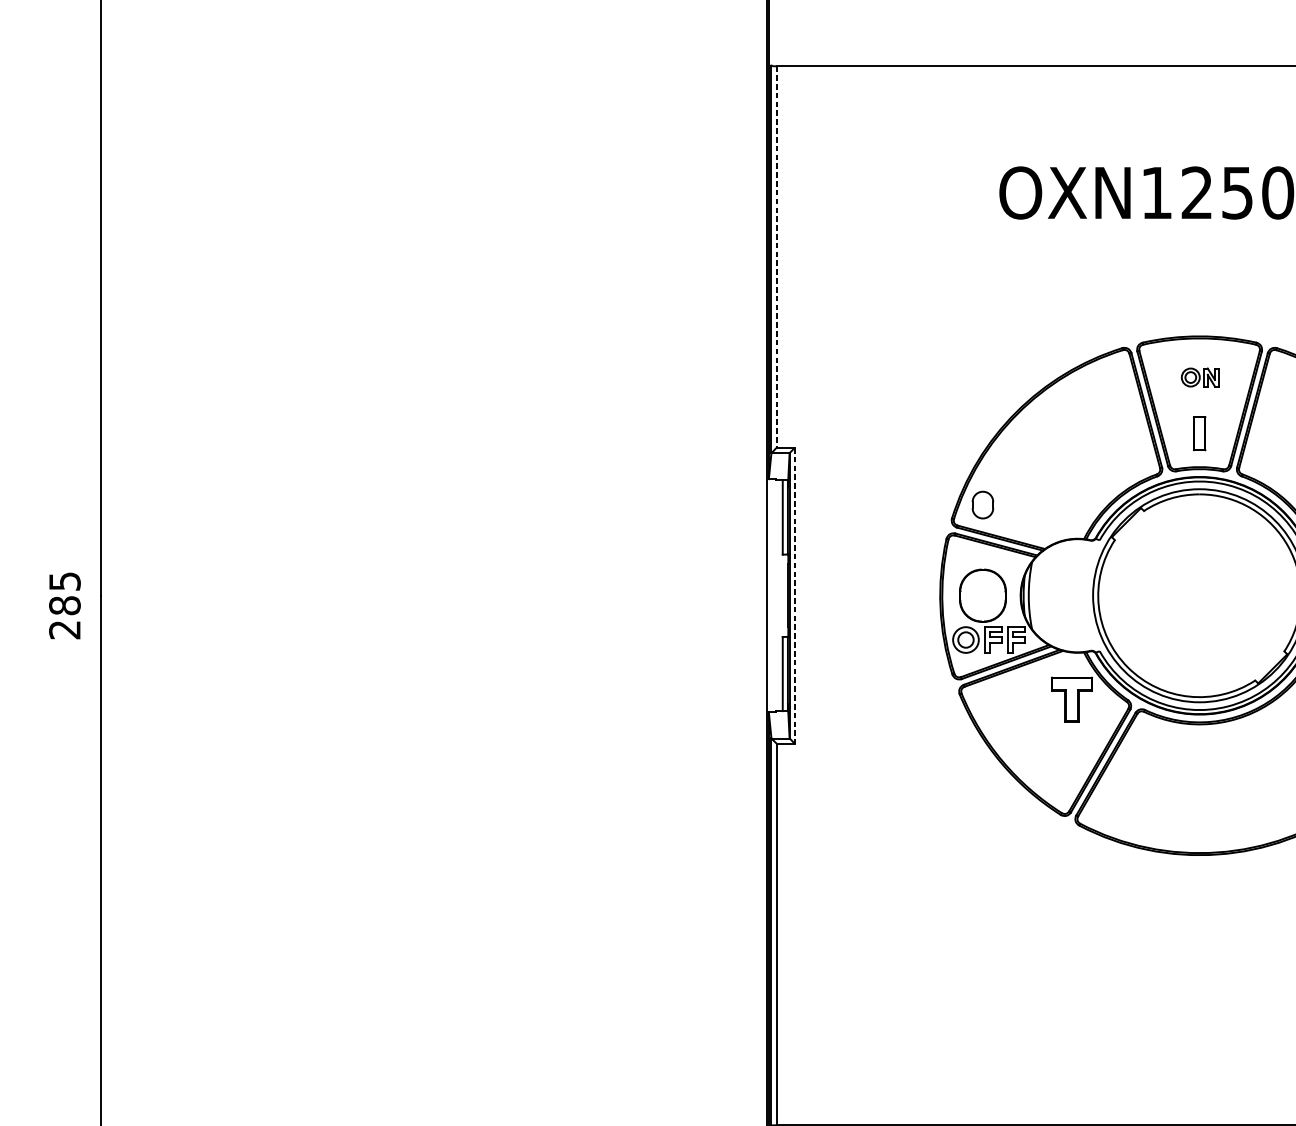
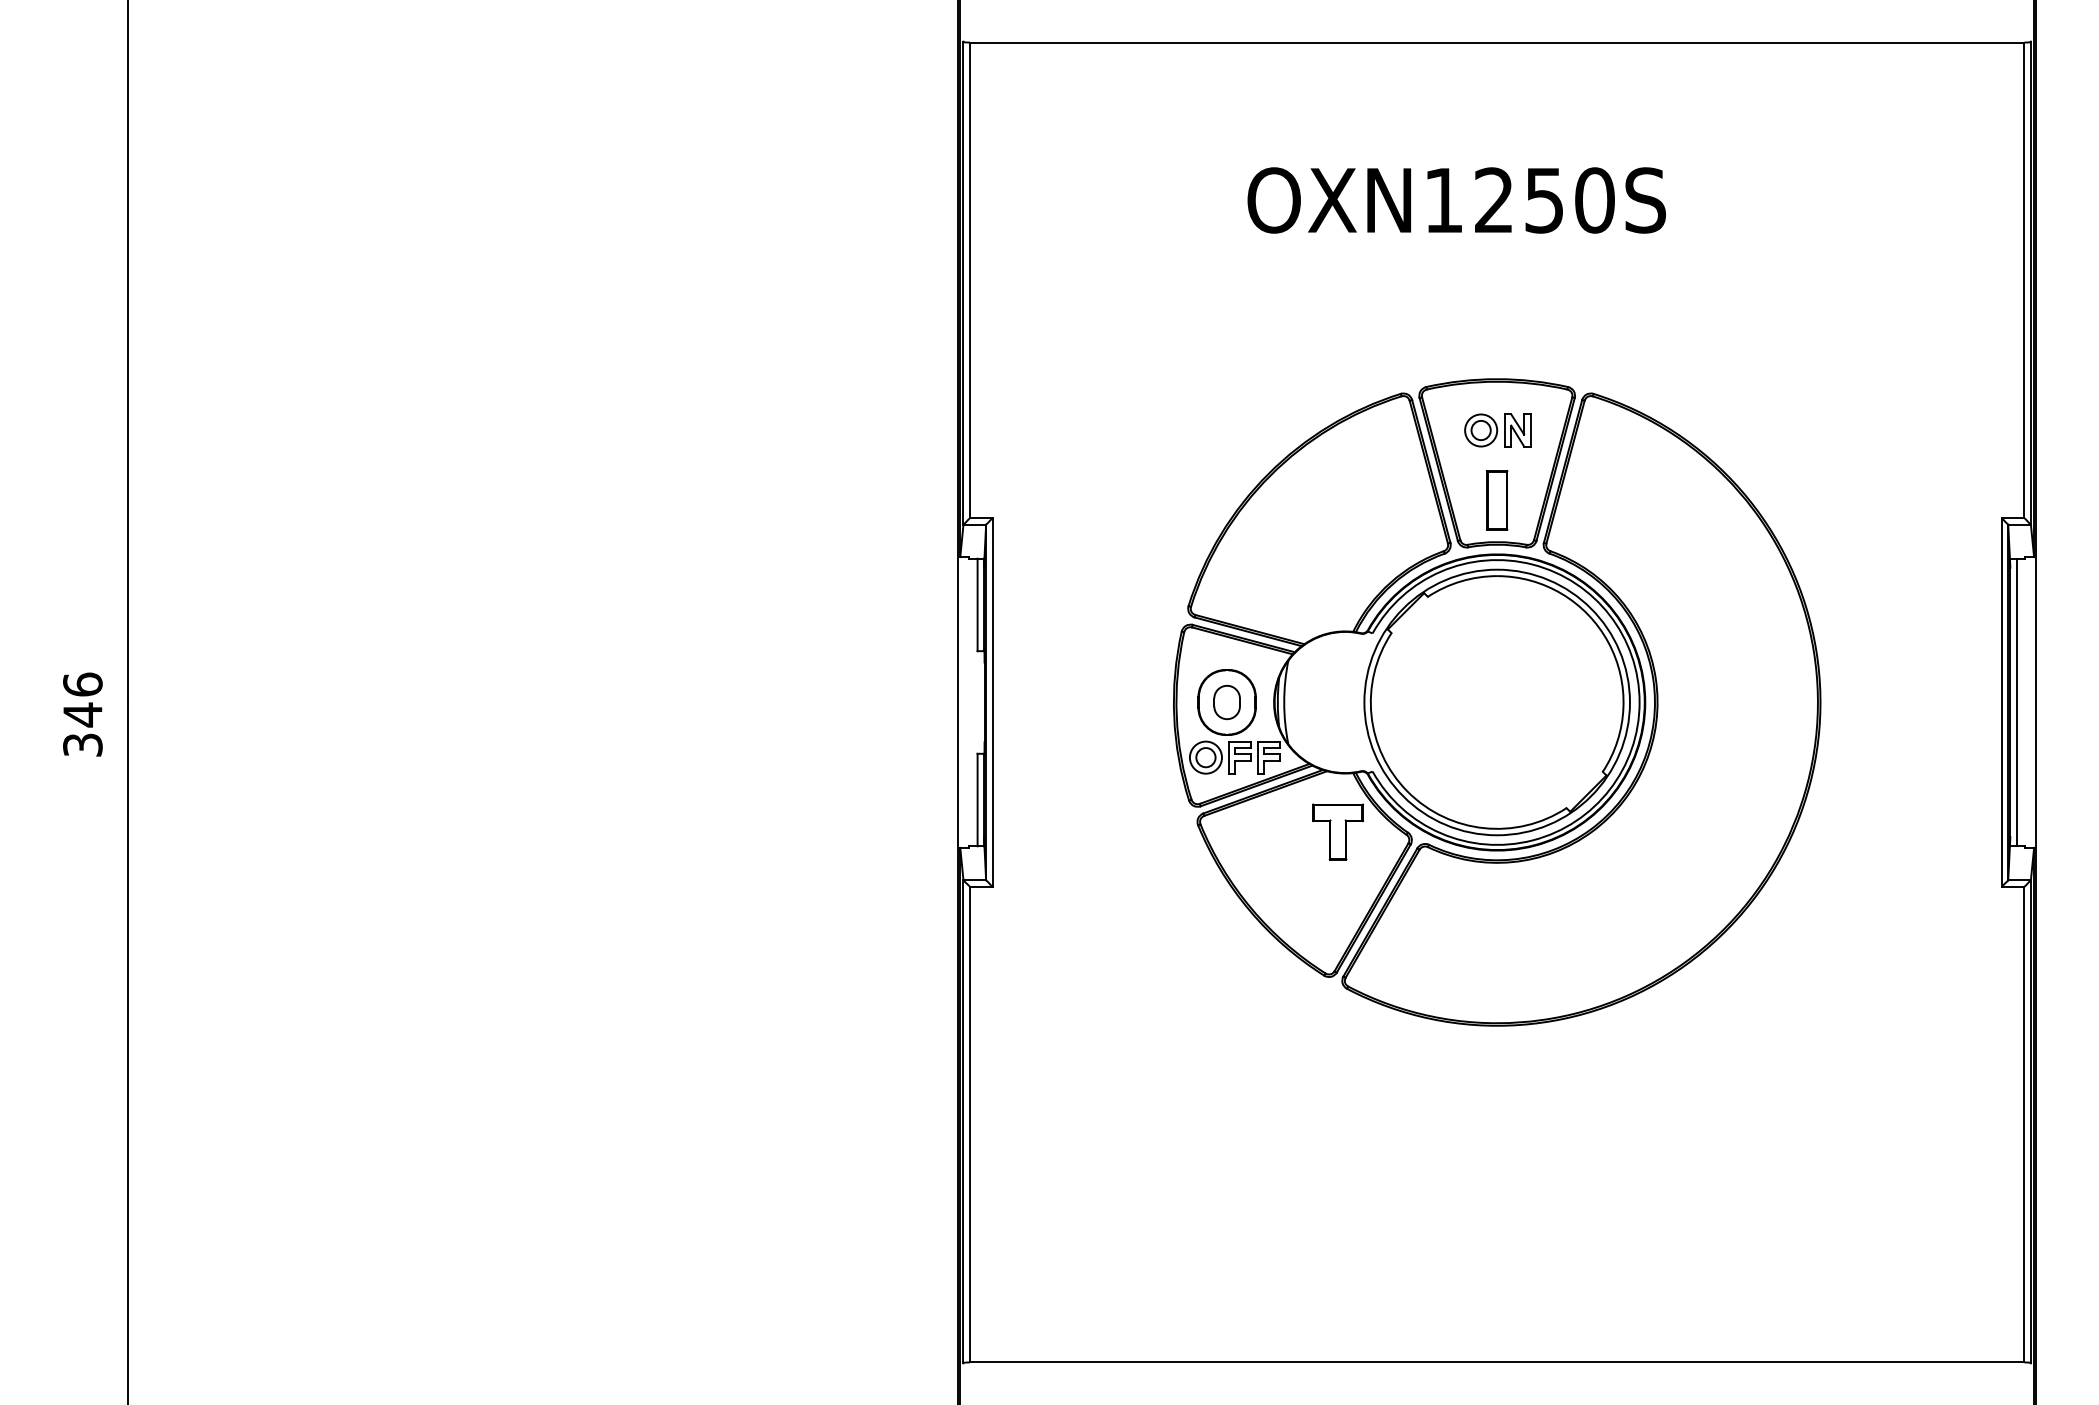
line: (776, 257) -> (969, 280), dashed -> solid
part: (1199, 377) -> (1497, 430), size x1.43
part: (1199, 433) -> (1497, 500), size x1.43
part: (982, 505) -> (1226, 702), moved
line: (794, 595) -> (992, 702), dashed -> solid
text: (64, 605) -> (82, 714), 285 -> 346

